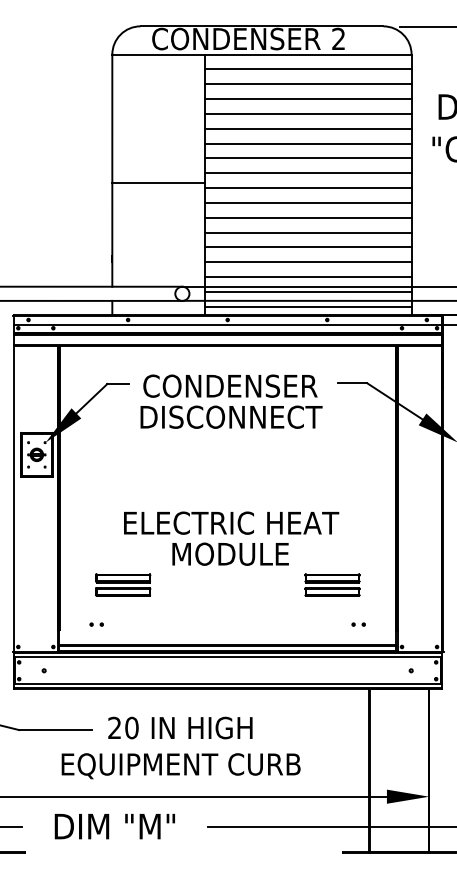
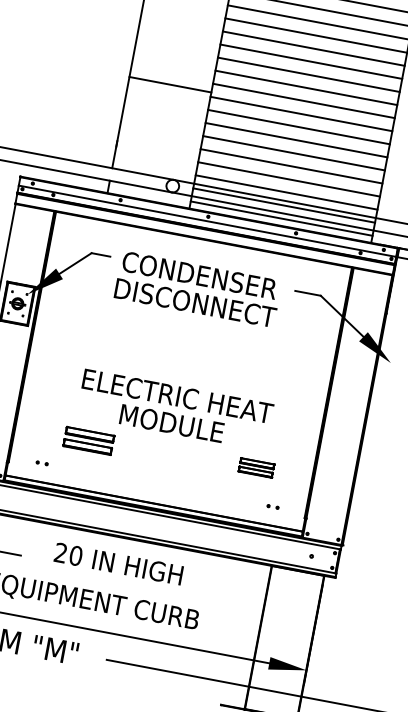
part: (123, 584) -> (89, 440), moved
part: (332, 584) -> (256, 467), size x0.7
text: (180, 727) -> (118, 563), moved

